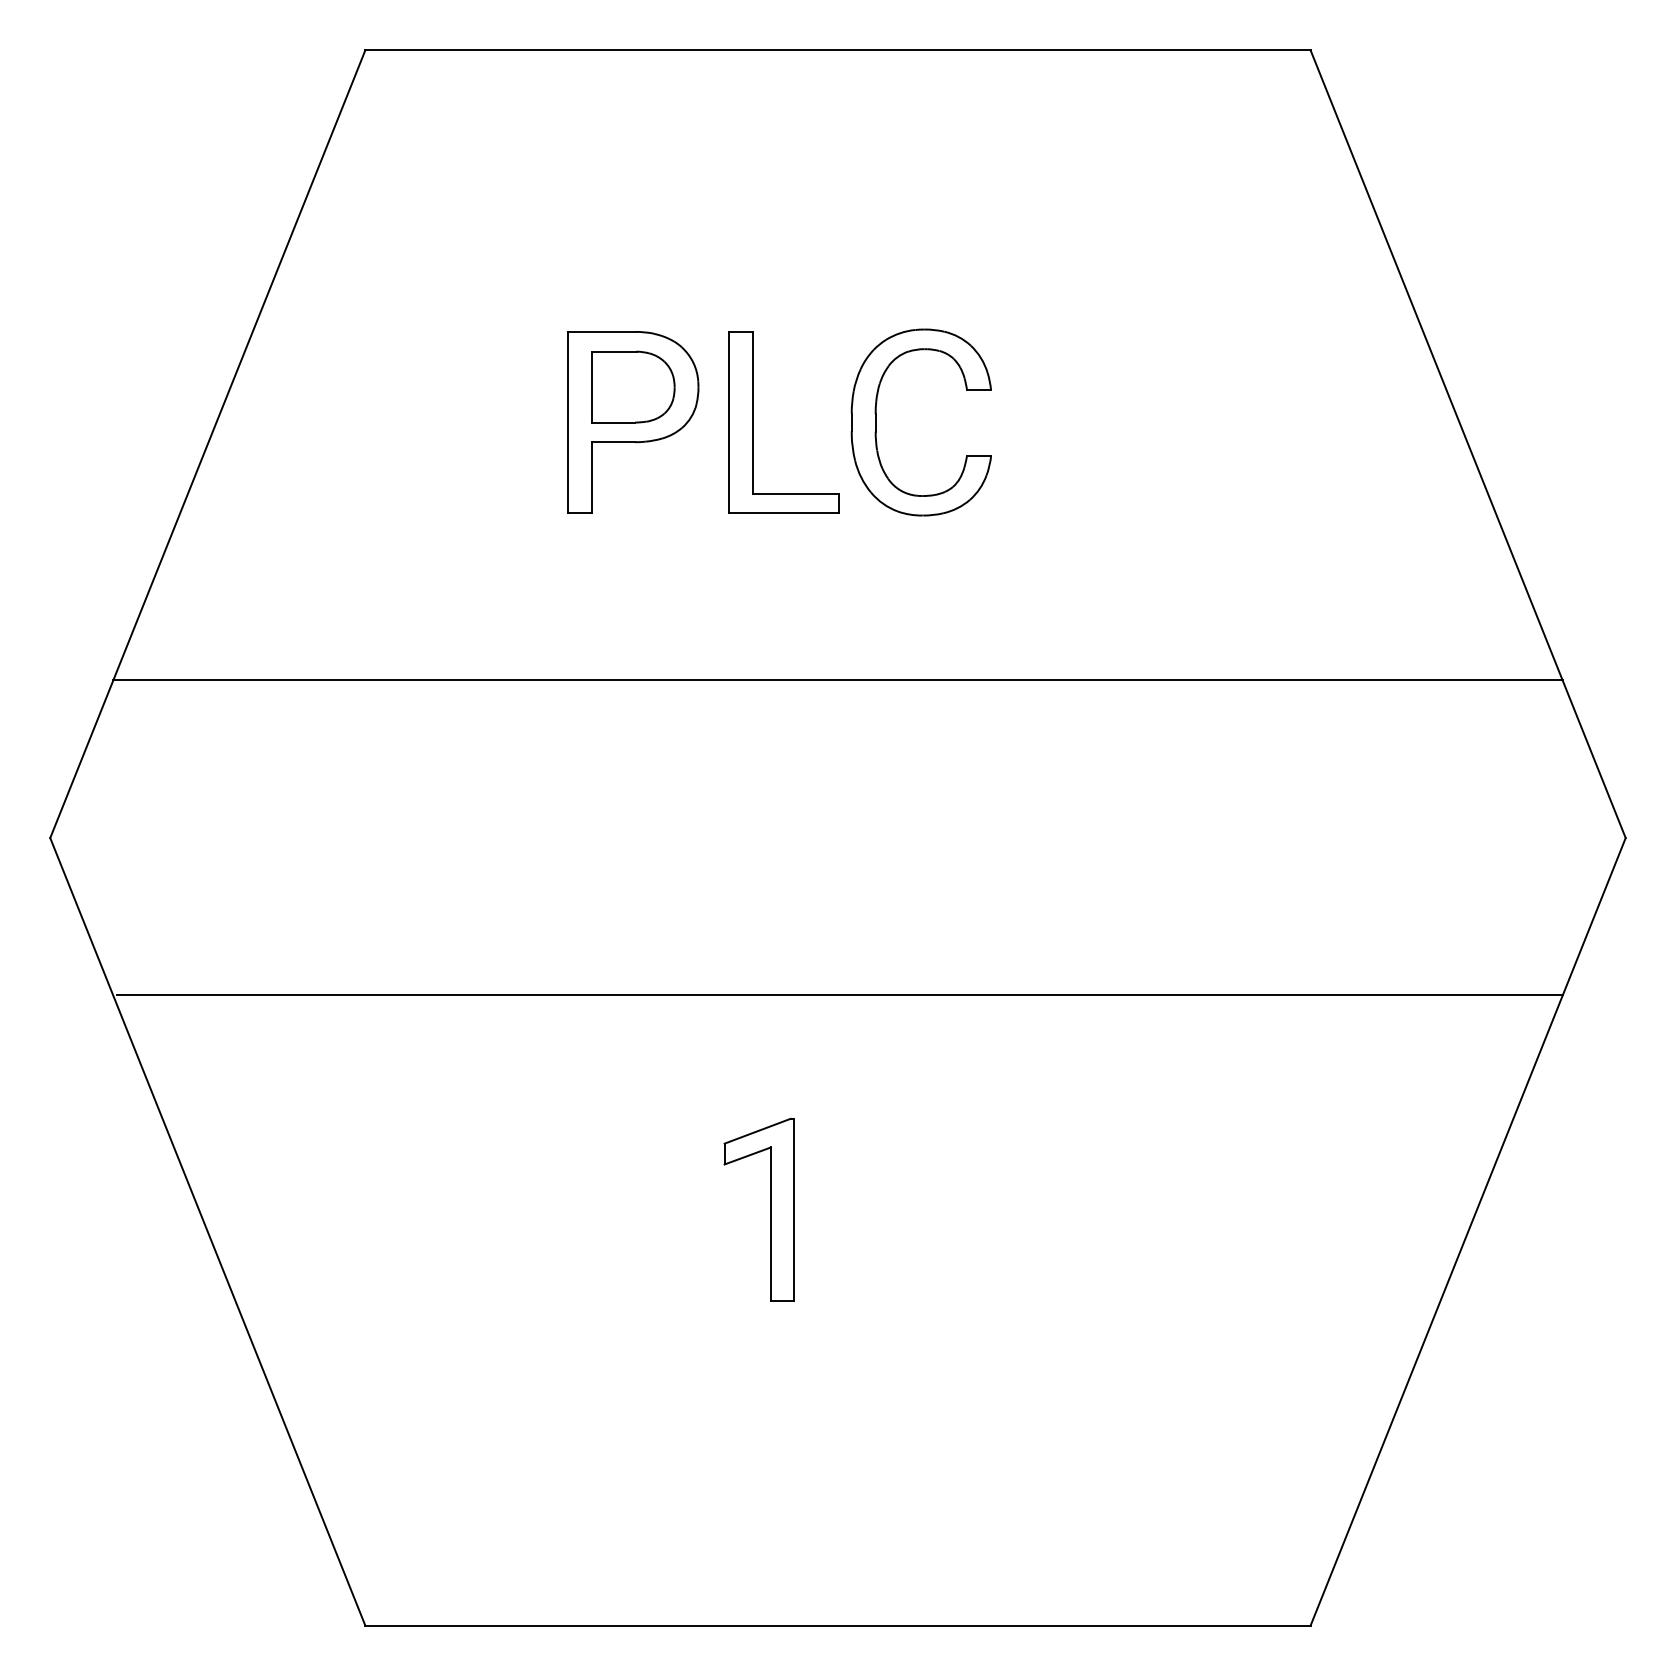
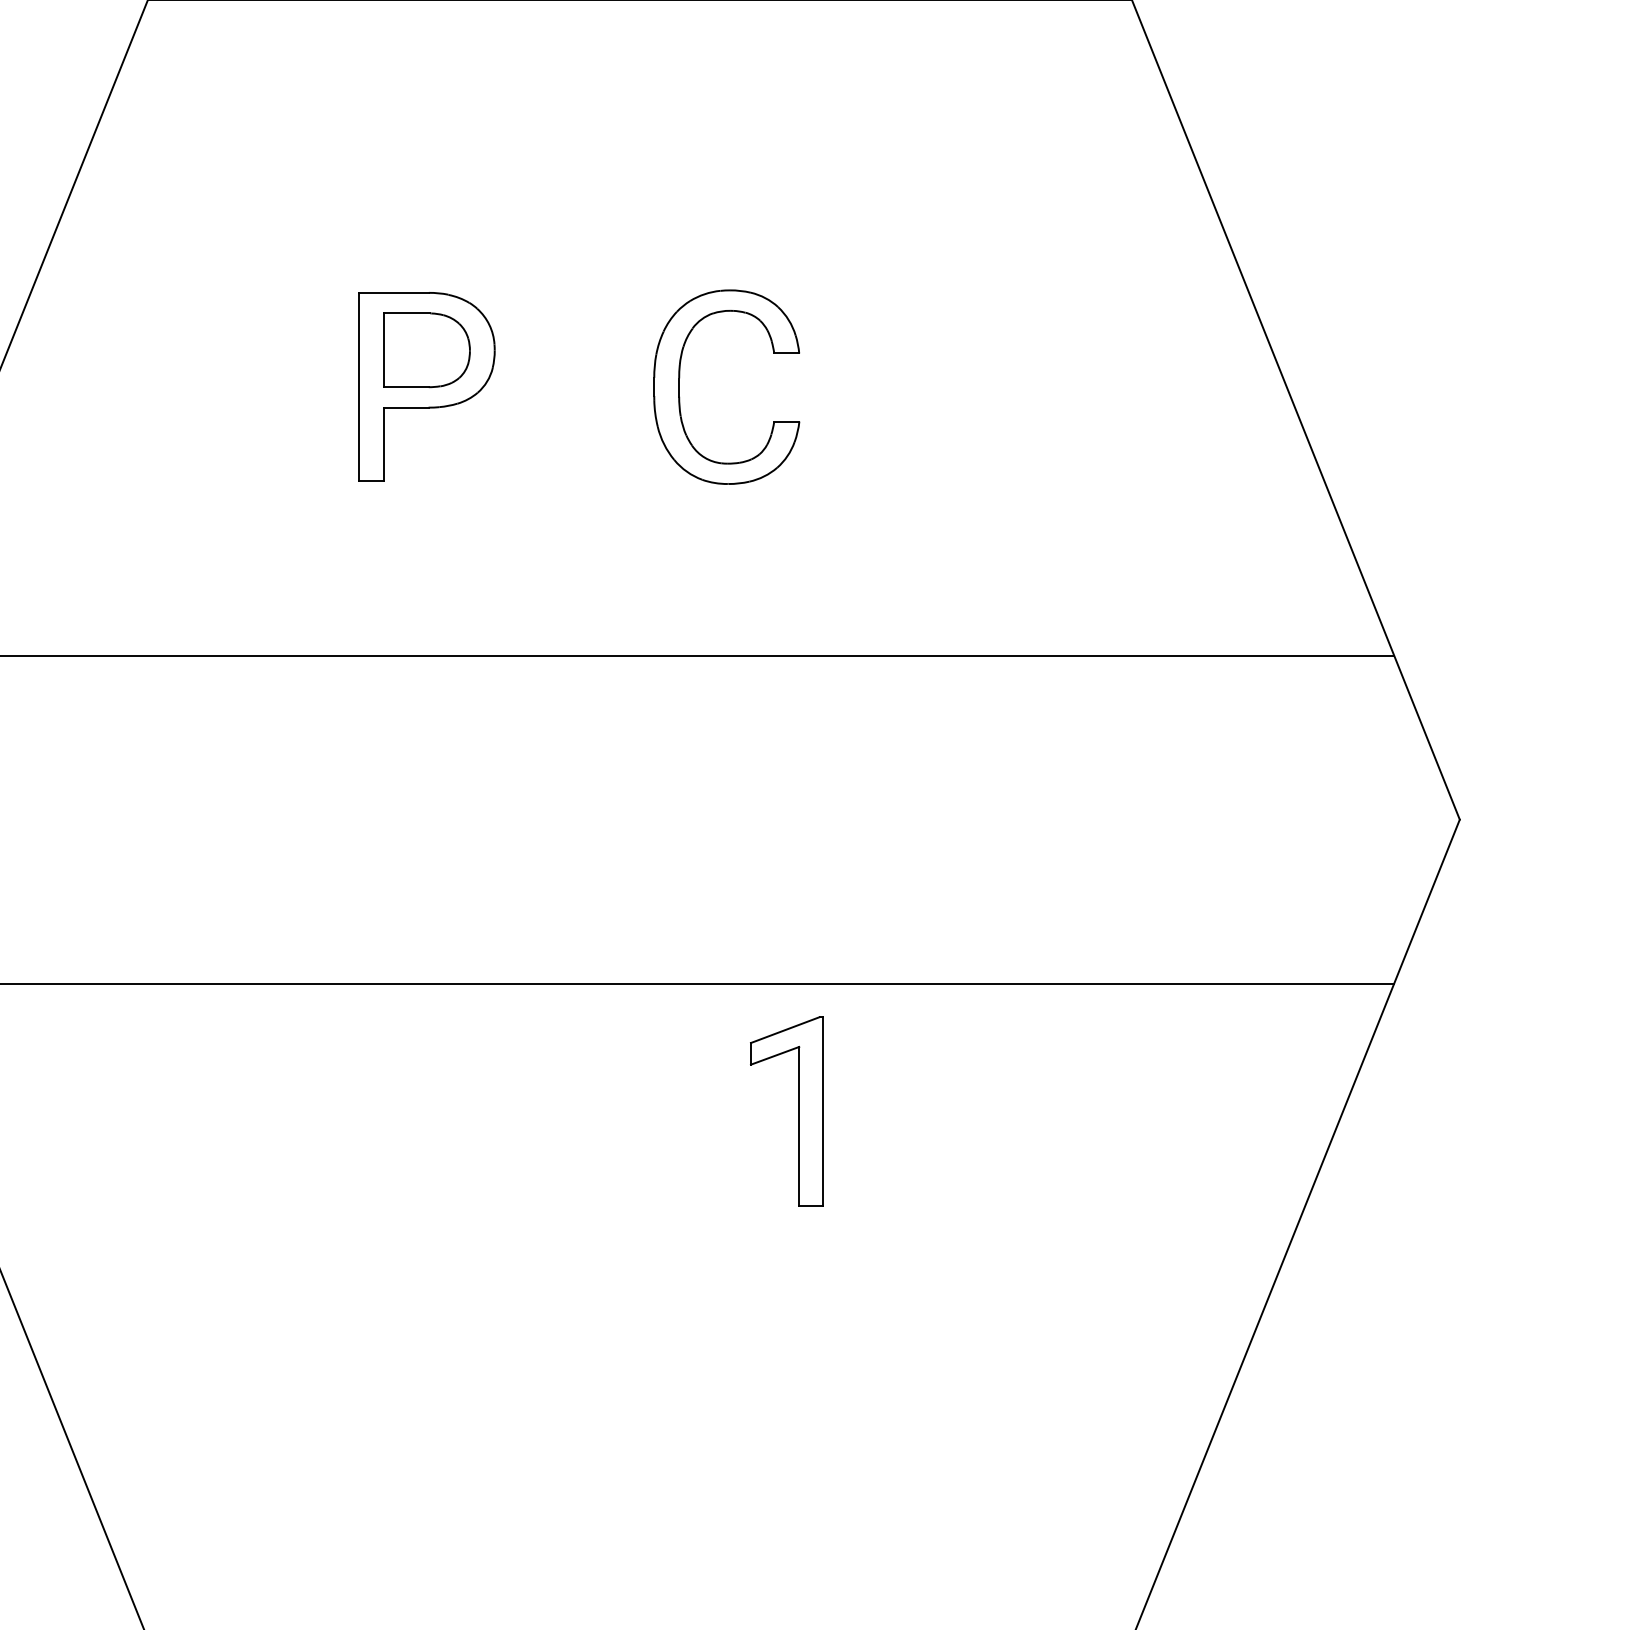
part: (753, 422) -> (552, 387), removed
part: (770, 1209) -> (798, 1111), moved

